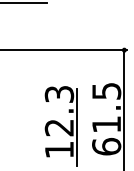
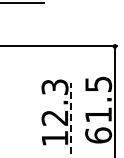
line: (77, 127) -> (71, 117), solid -> dashed

